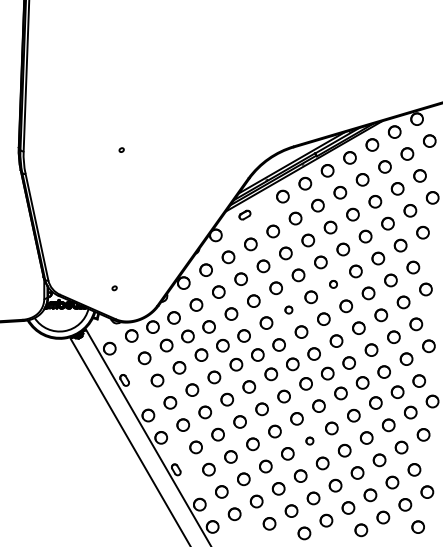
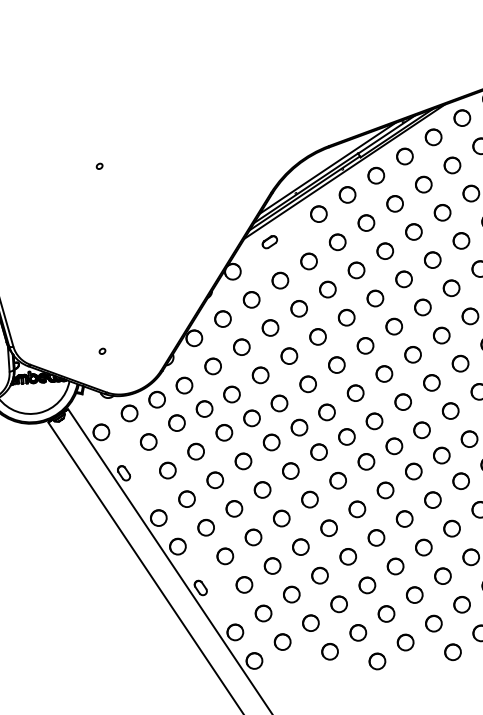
part: (333, 284) -> (394, 326), size x1.67
circle: (288, 309) -> (336, 364), size x1.67
circle: (309, 440) -> (375, 537), size x1.67

